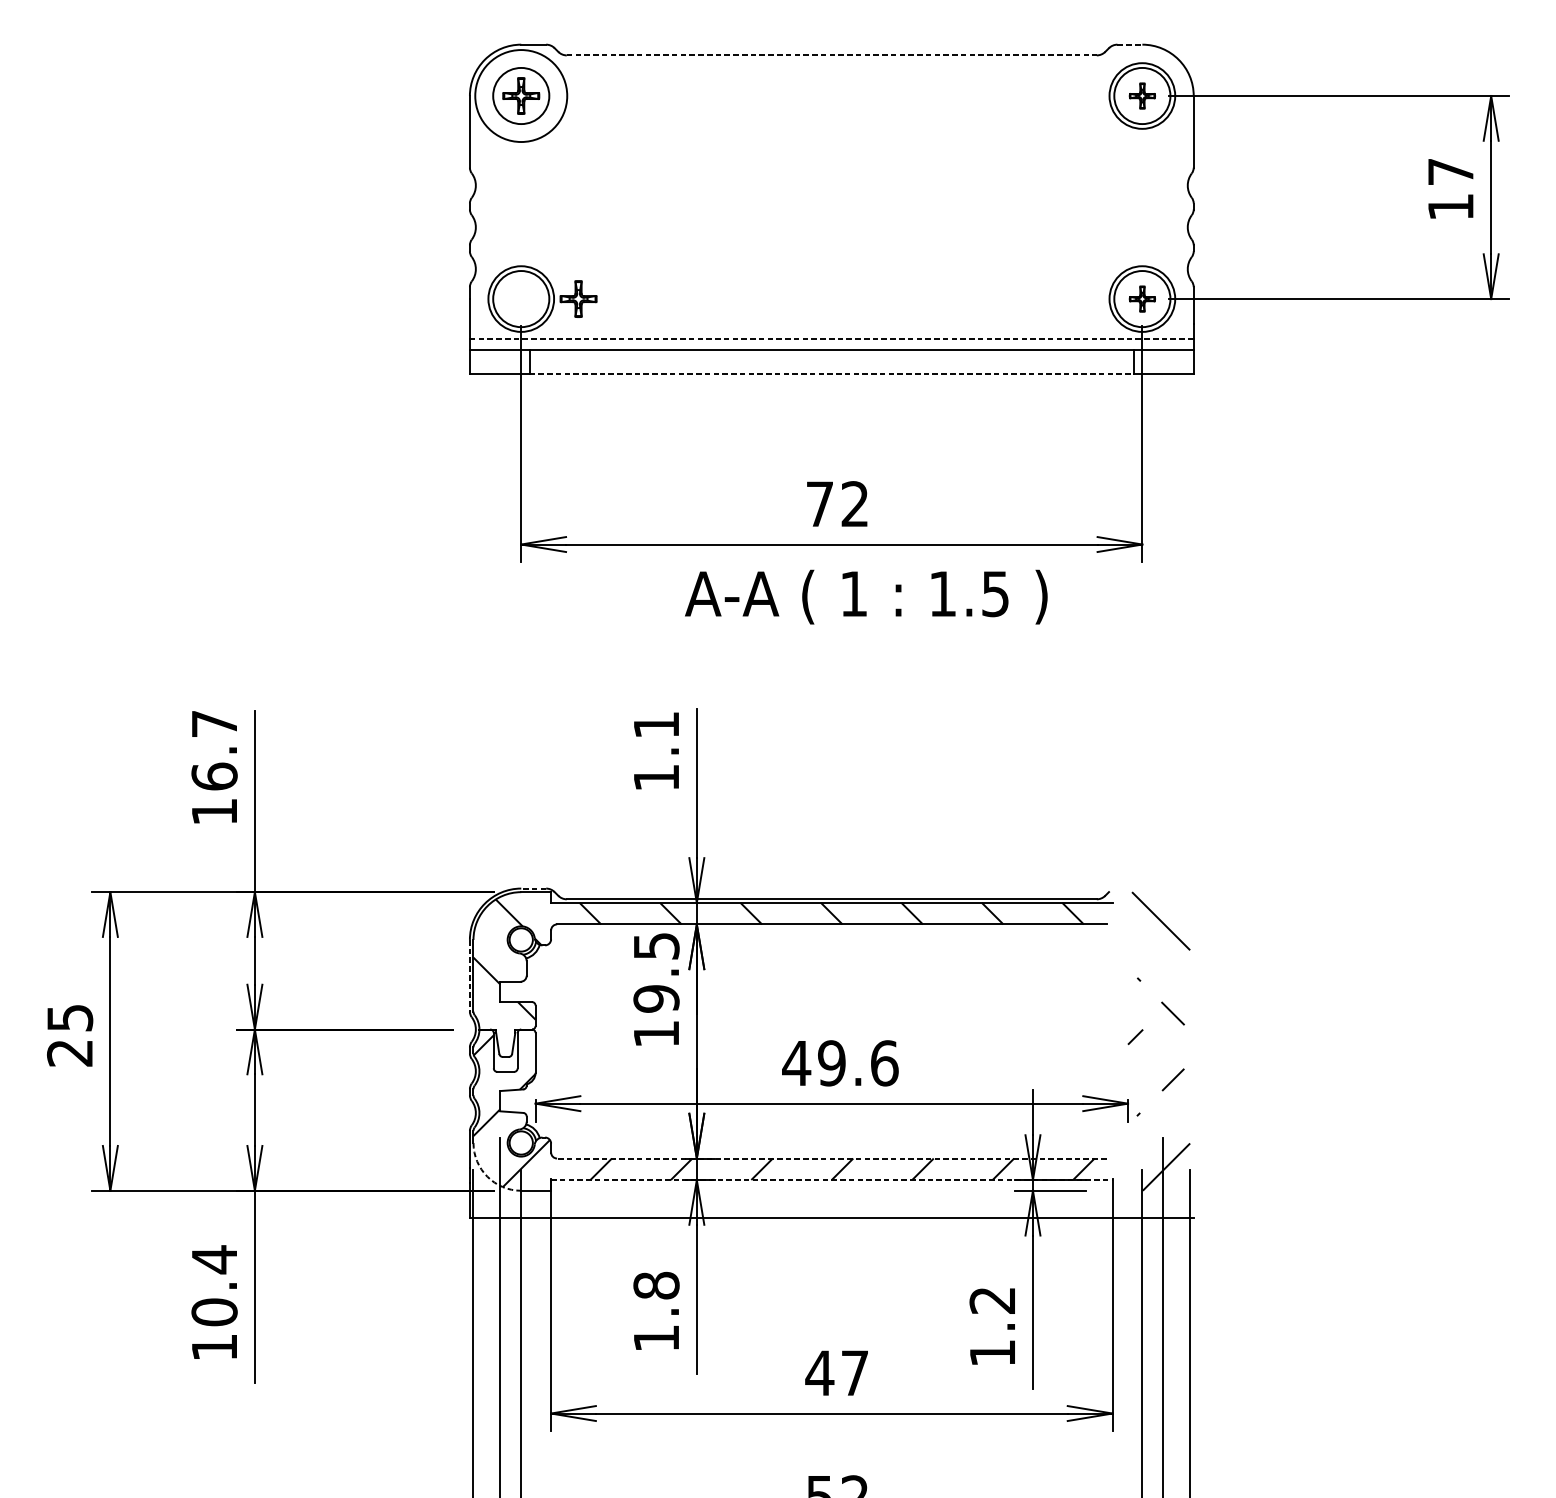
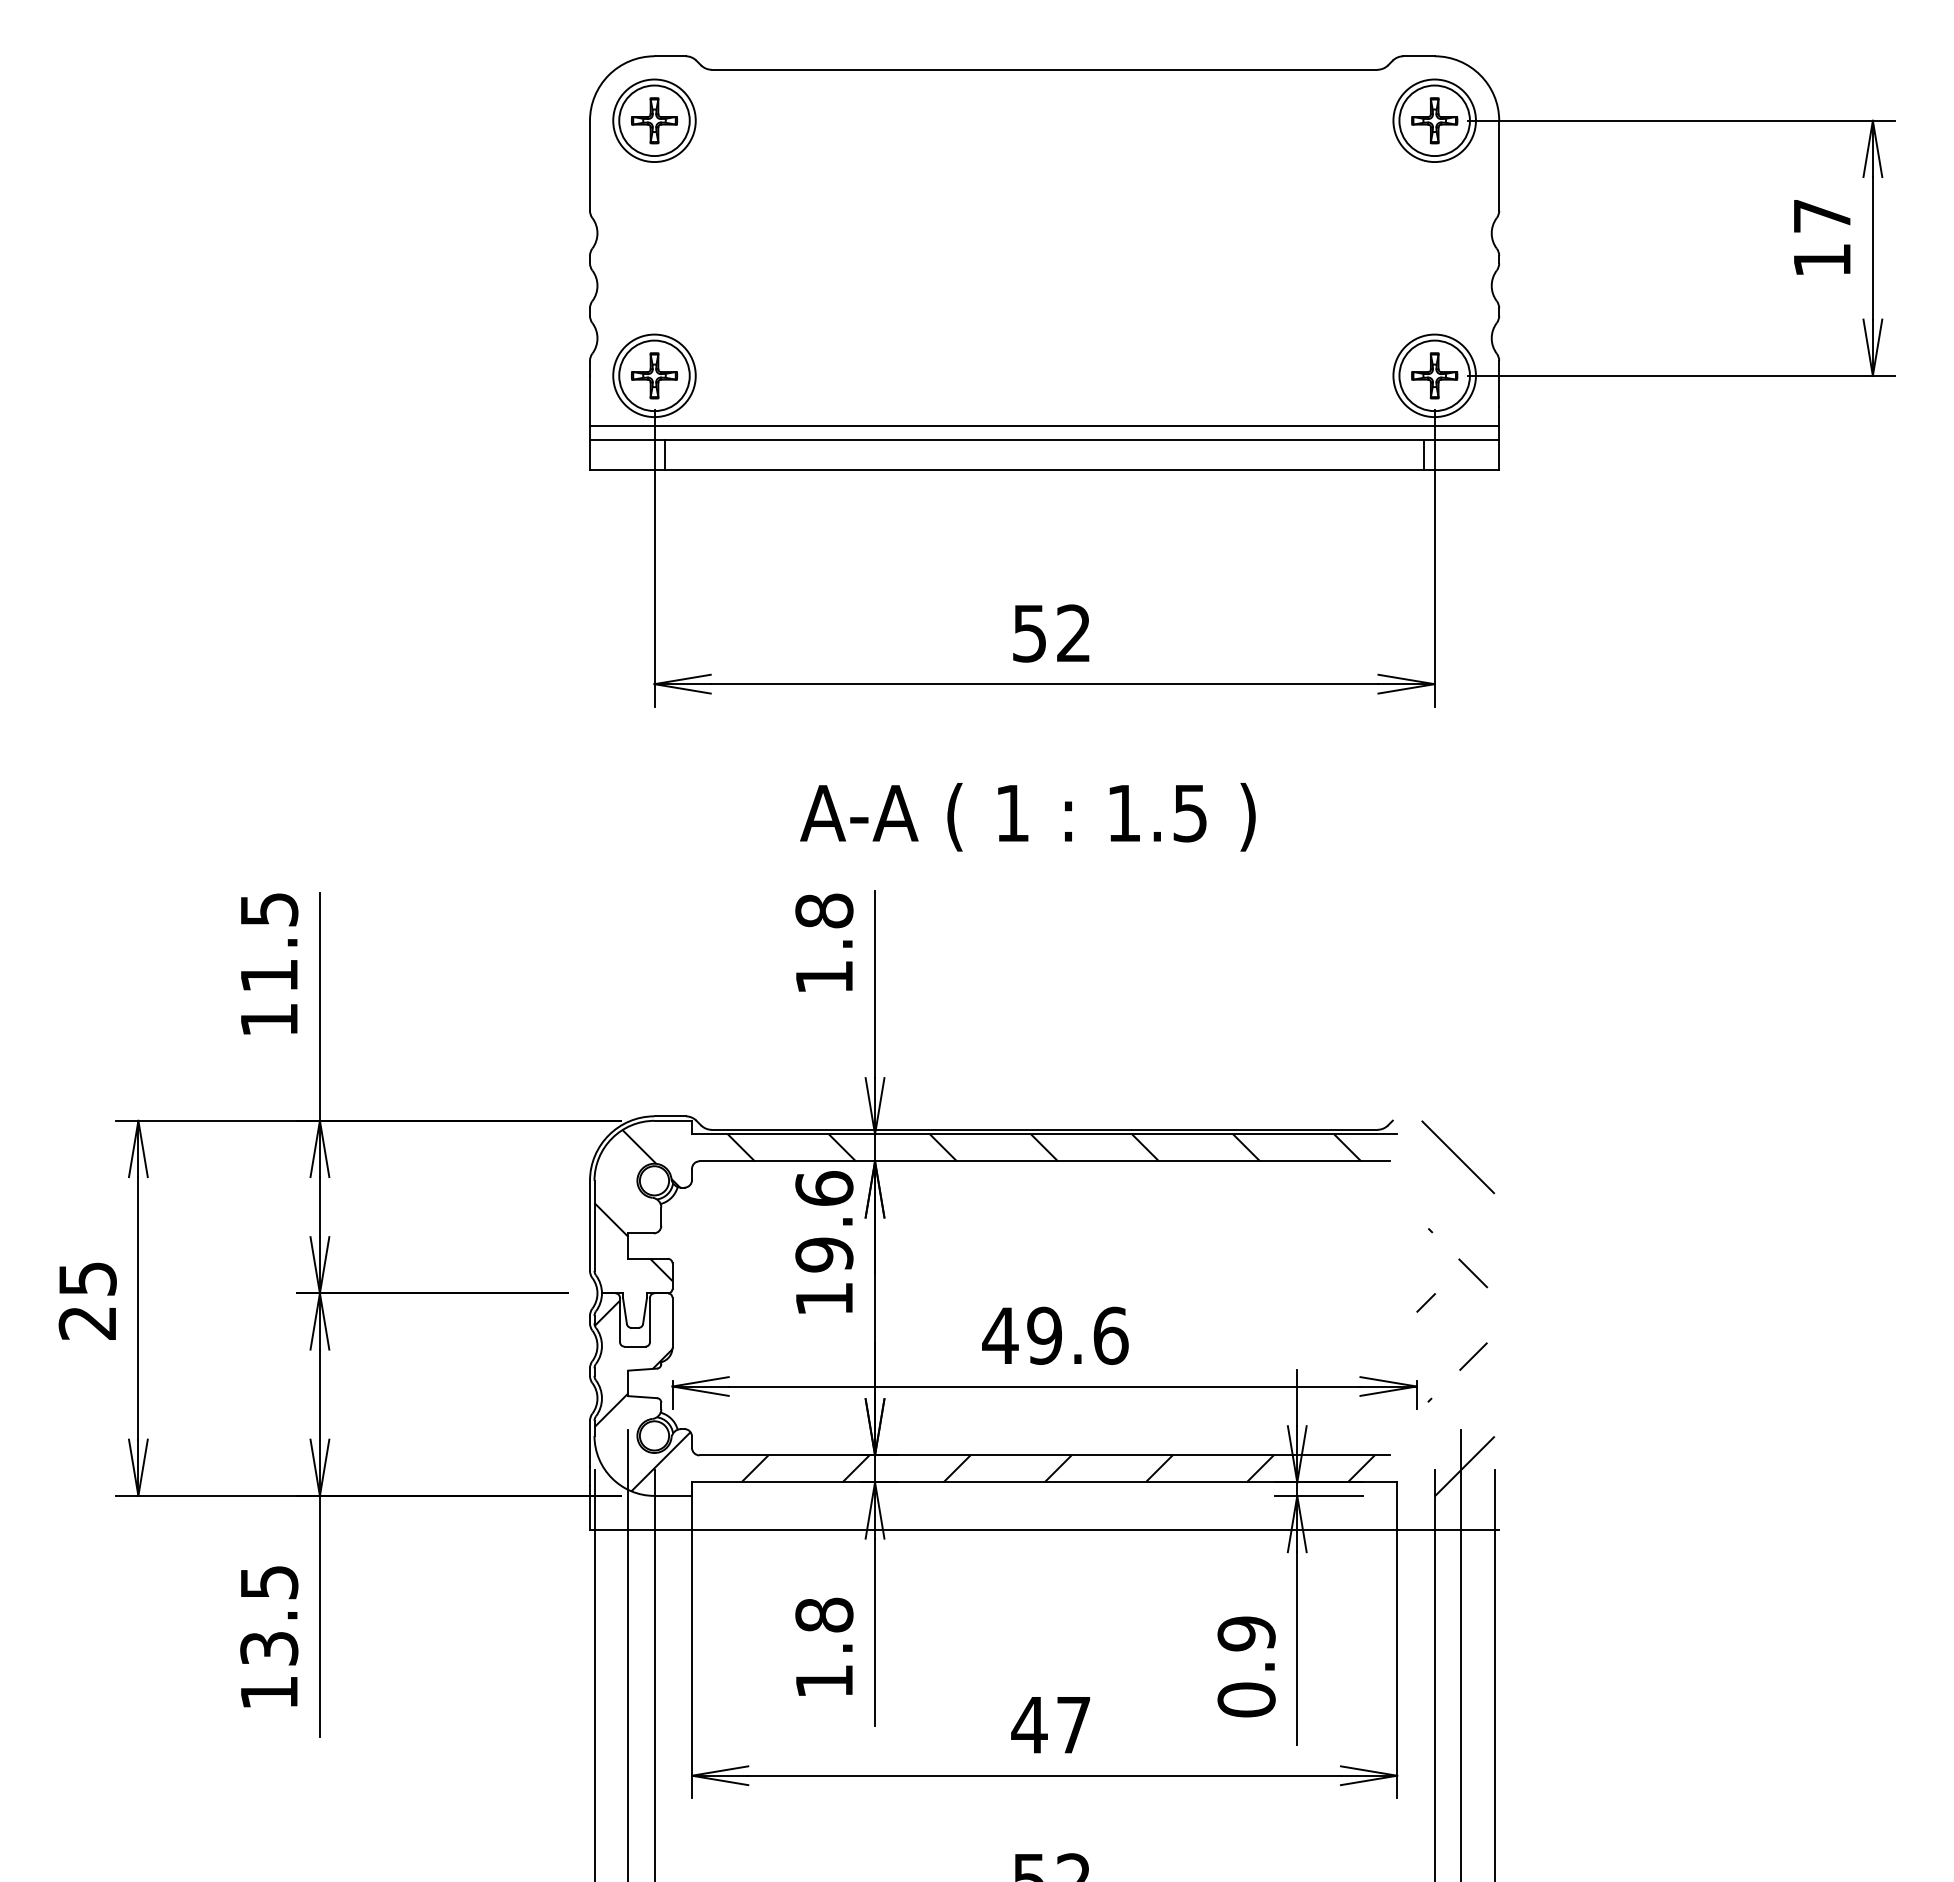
line: (1130, 44) -> (1419, 56), dashed -> solid
line: (831, 55) -> (1044, 69), dashed -> solid
circle: (521, 95) -> (654, 120), size x0.71
part: (1142, 95) -> (1434, 120), size x1.43
part: (578, 298) -> (654, 375), moved
part: (1142, 298) -> (1434, 375), size x1.43
line: (831, 339) -> (1044, 426), dashed -> solid
line: (831, 374) -> (1044, 470), dashed -> solid
text: (819, 504) -> (1029, 633), 72 -> 52
text: (865, 597) -> (1027, 817), moved
text: (656, 724) -> (824, 910), 1.1 -> 1.8
text: (214, 750) -> (269, 942), 16.7 -> 11.5
line: (533, 888) -> (670, 1116), dashed -> solid
text: (656, 946) -> (824, 1188), 19.5 -> 19.6
line: (469, 976) -> (589, 1226), dashed -> solid
line: (831, 1158) -> (1044, 1455), dashed -> solid
arc: (487, 1176) -> (612, 1478), dashed -> solid
line: (831, 1180) -> (1044, 1482), dashed -> solid
text: (214, 1285) -> (269, 1615), 10.4 -> 13.5
text: (992, 1326) -> (1246, 1666), 1.2 -> 0.9

